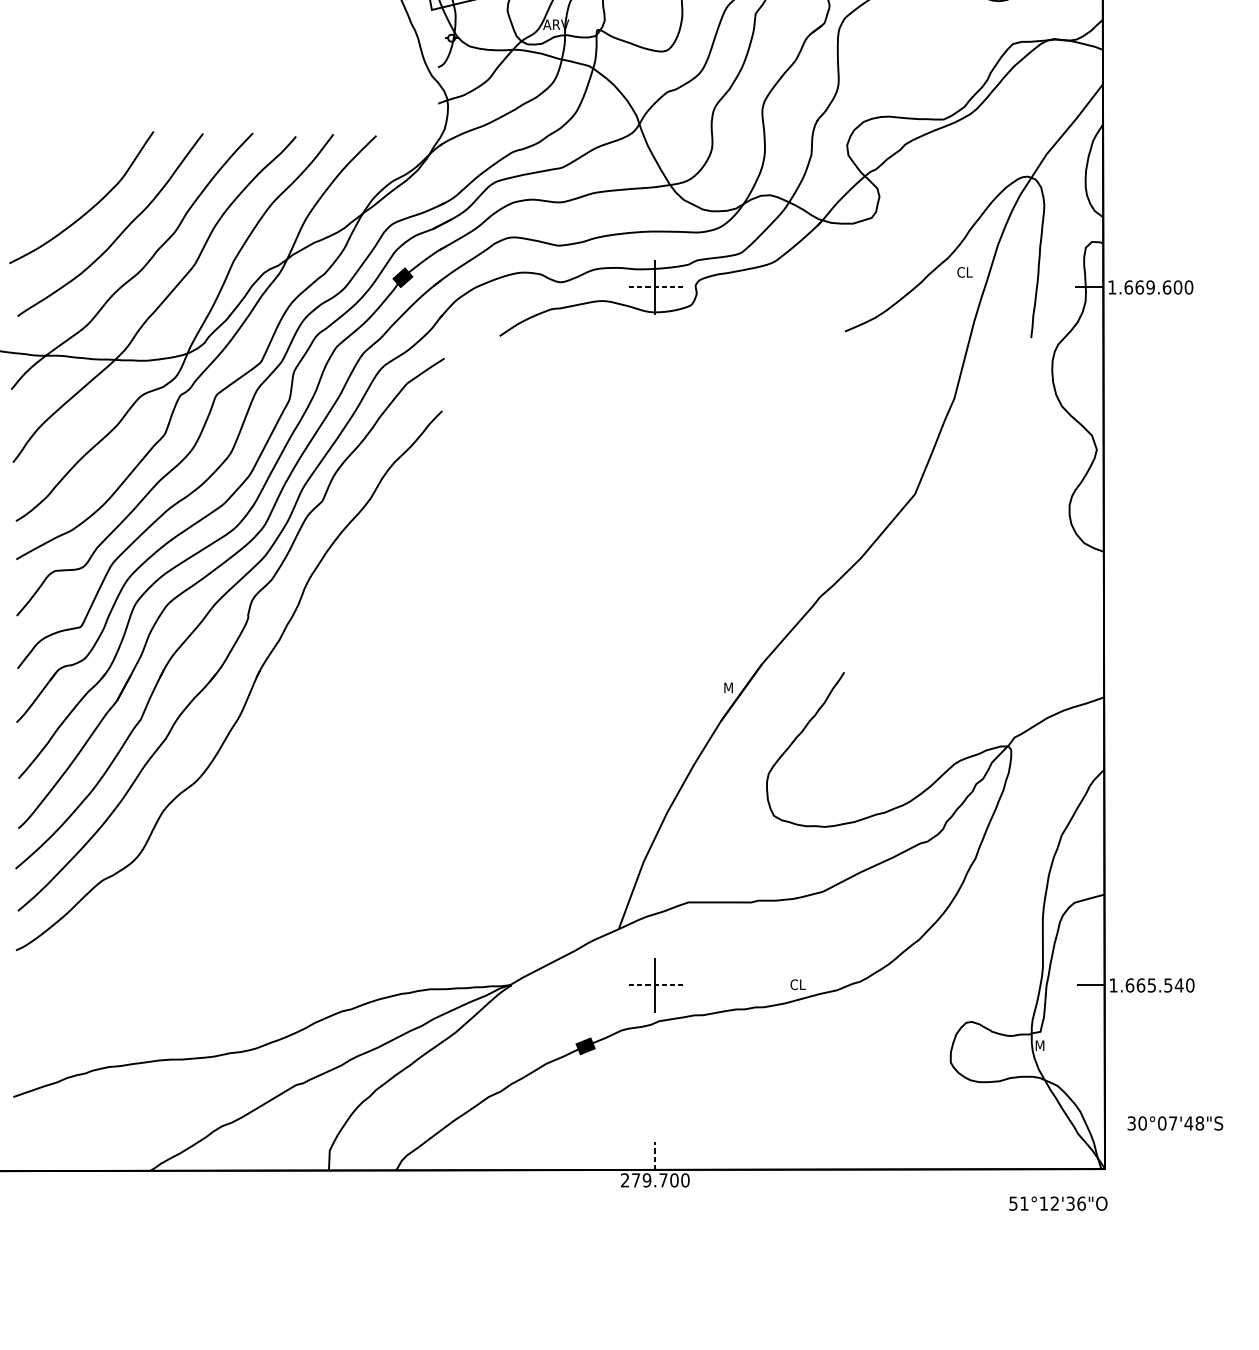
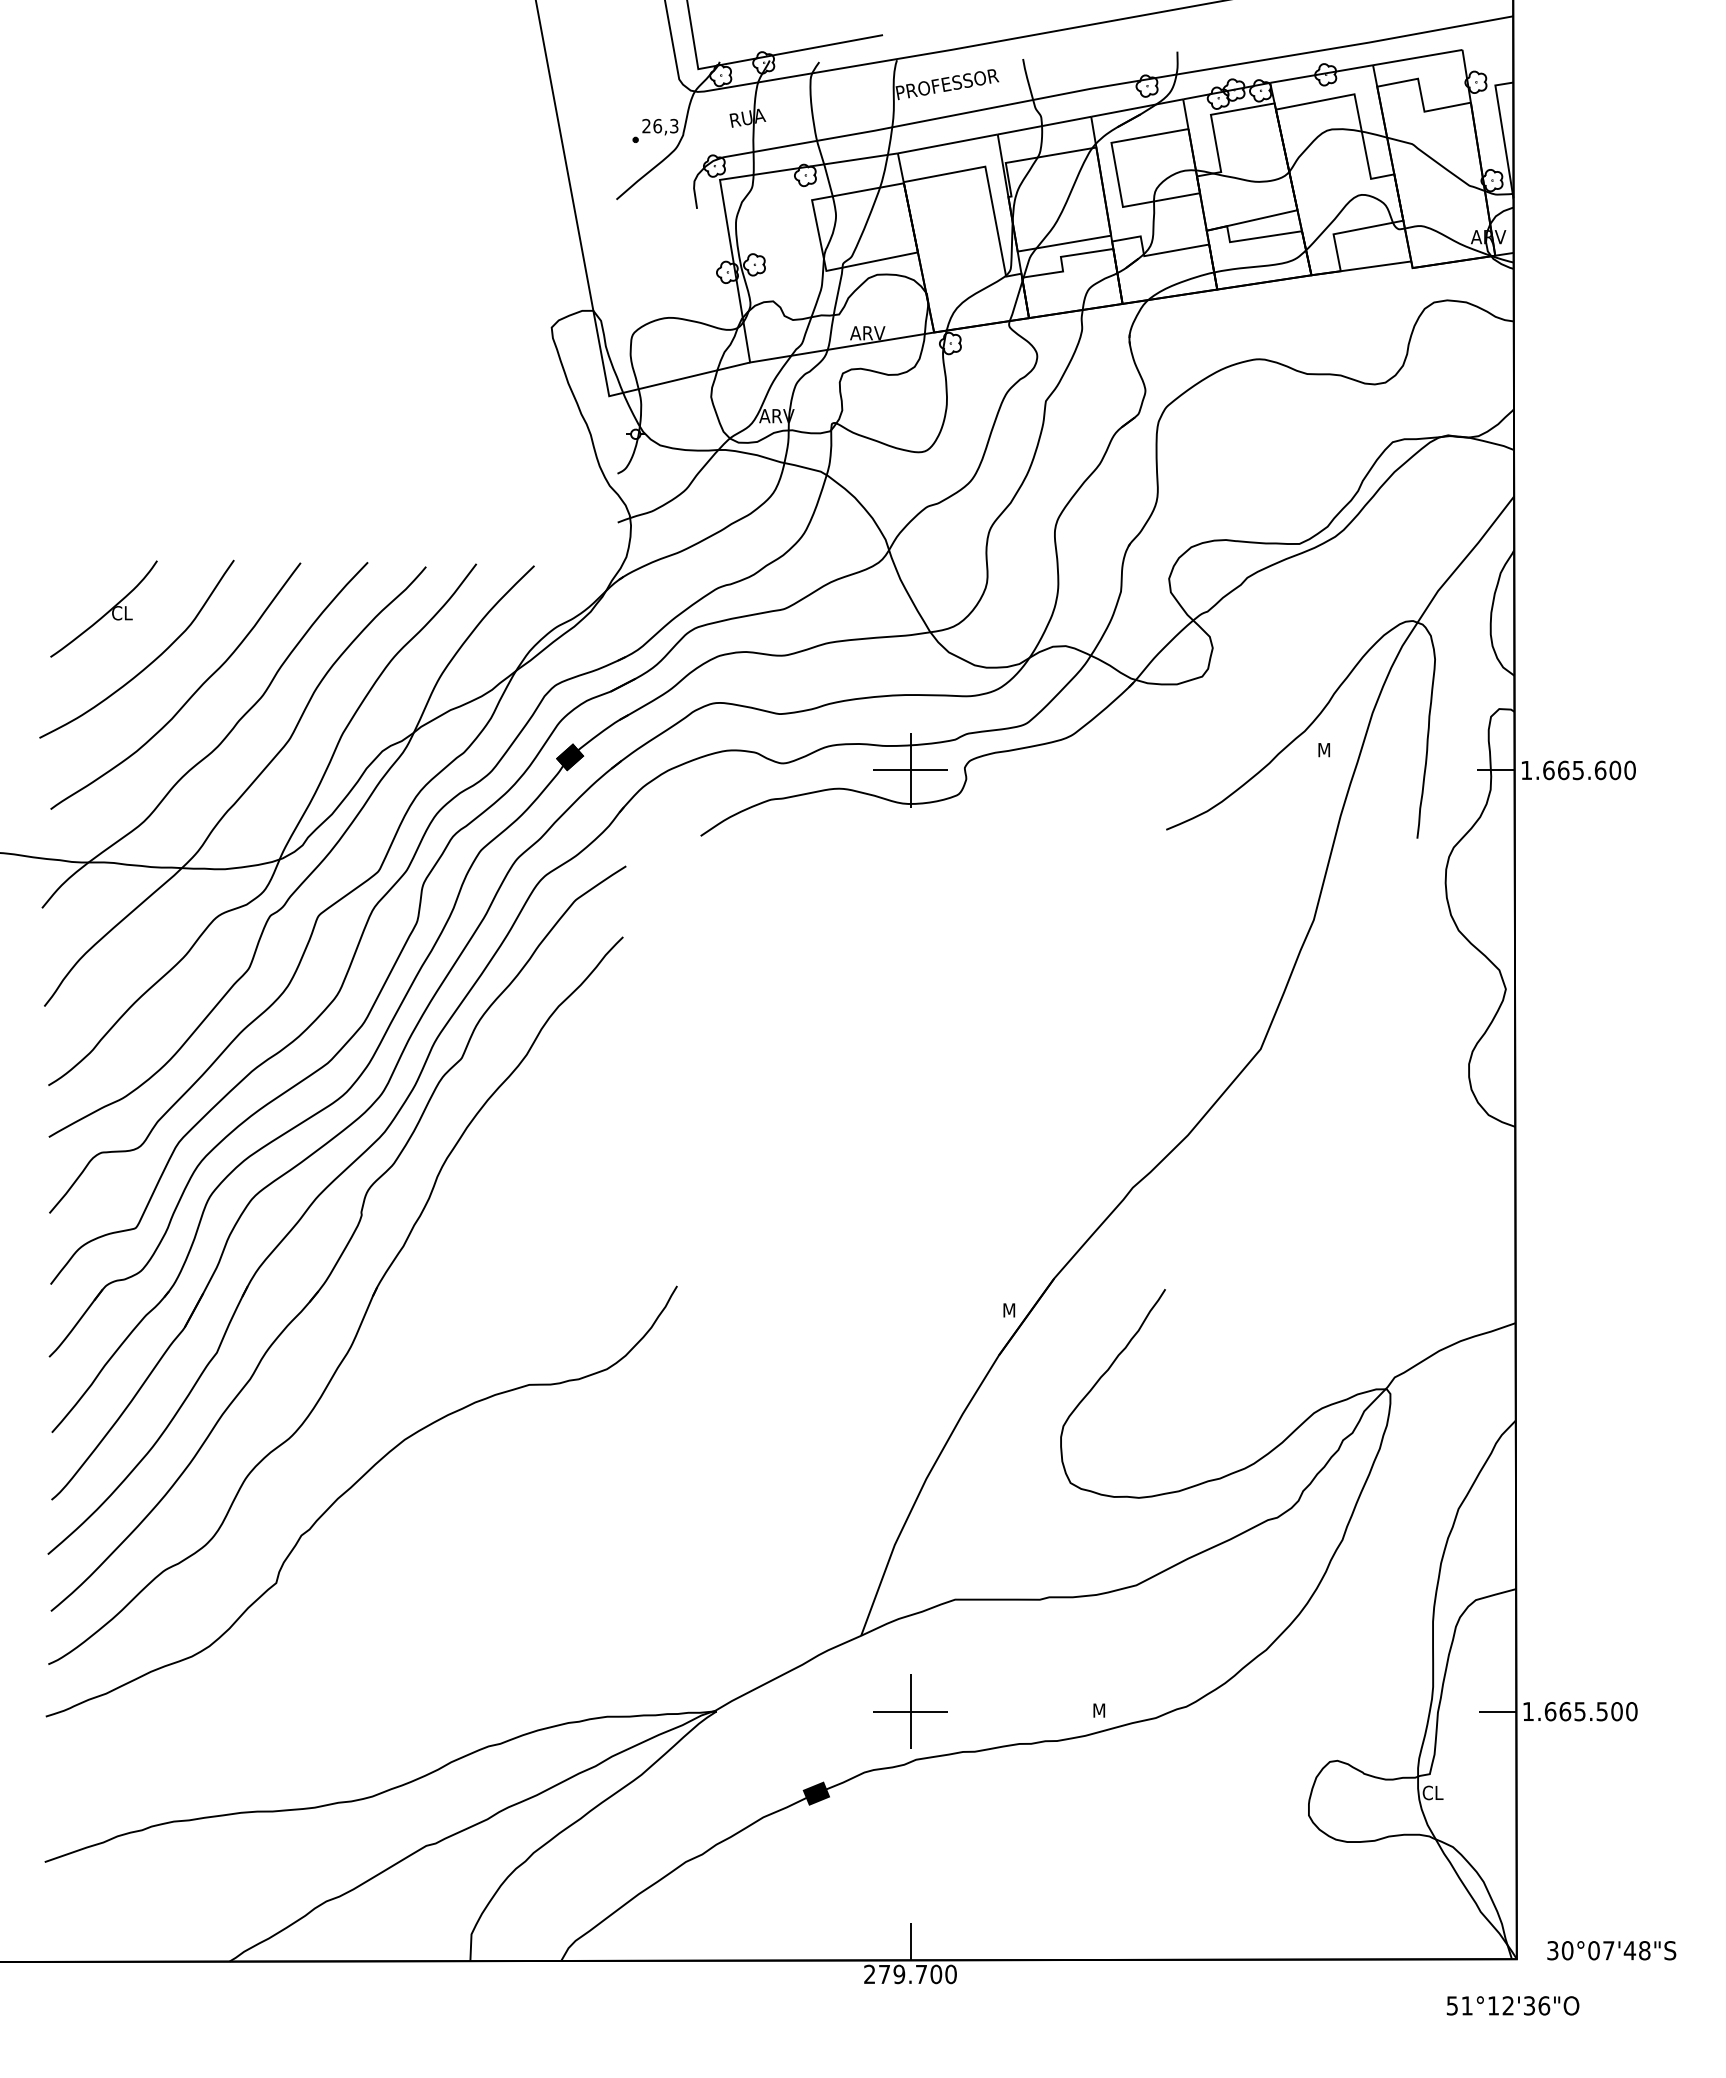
part: (56, 167) -> (103, 608), added
text: (964, 271) -> (1327, 749), CL -> M
text: (1150, 286) -> (1578, 769), 1.669.600 -> 1.665.600
line: (655, 287) -> (910, 770), dashed -> solid
curve: (240, 820) -> (350, 1489), added
text: (797, 984) -> (1102, 1710), CL -> M
line: (655, 985) -> (910, 1711), dashed -> solid
text: (1178, 985) -> (1616, 1711), 1.665.540 -> 1.665.500
text: (1042, 1045) -> (1432, 1792), M -> CL
text: (1175, 1123) -> (1611, 1950), moved
line: (655, 1155) -> (910, 1941), dashed -> solid
text: (1058, 1203) -> (1512, 2005), moved

